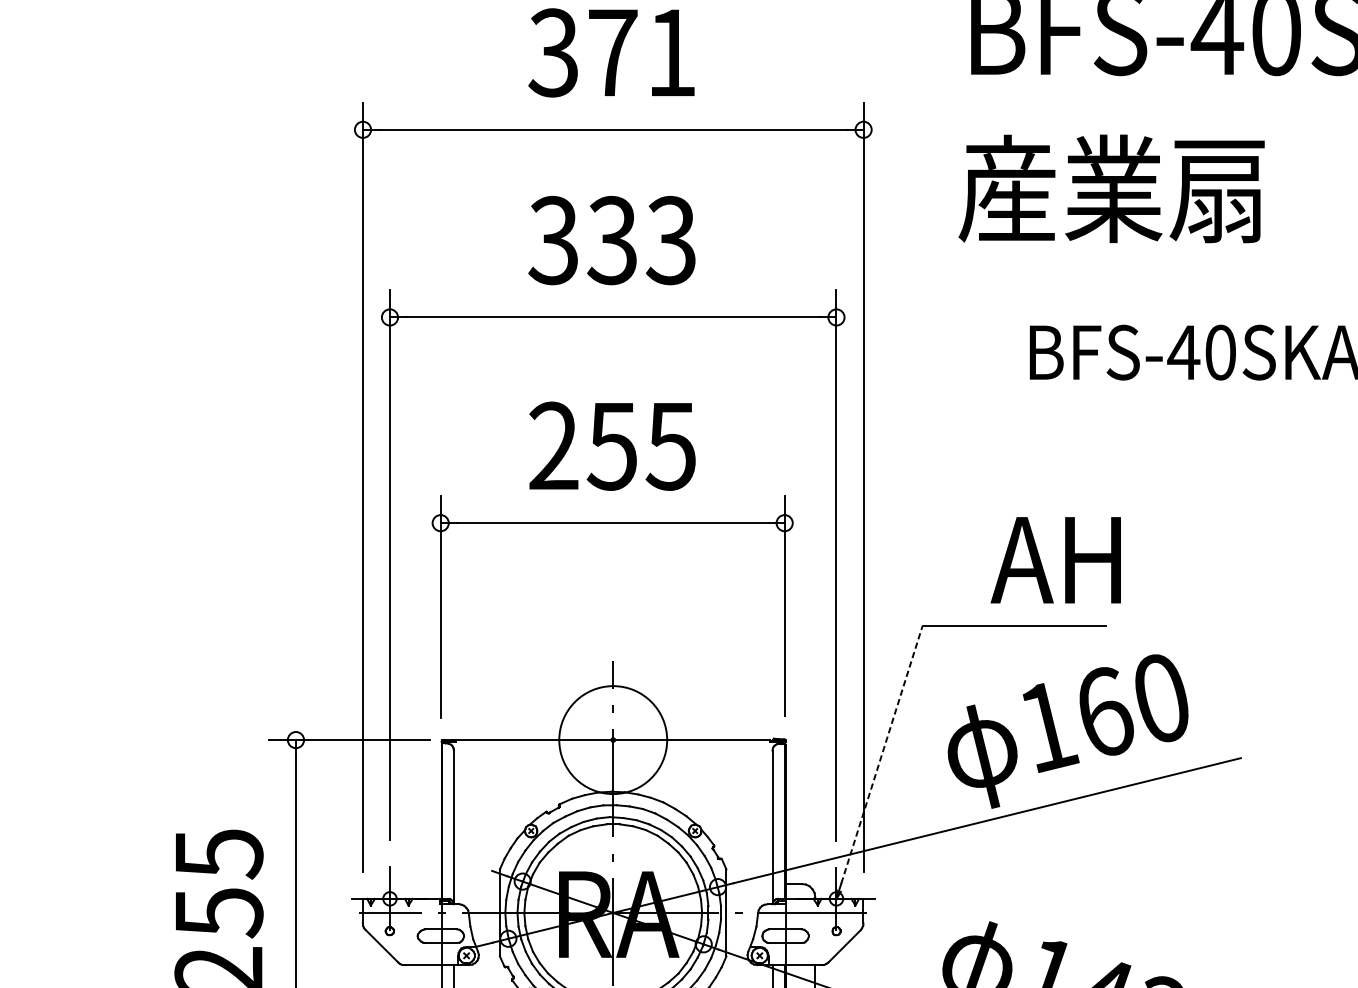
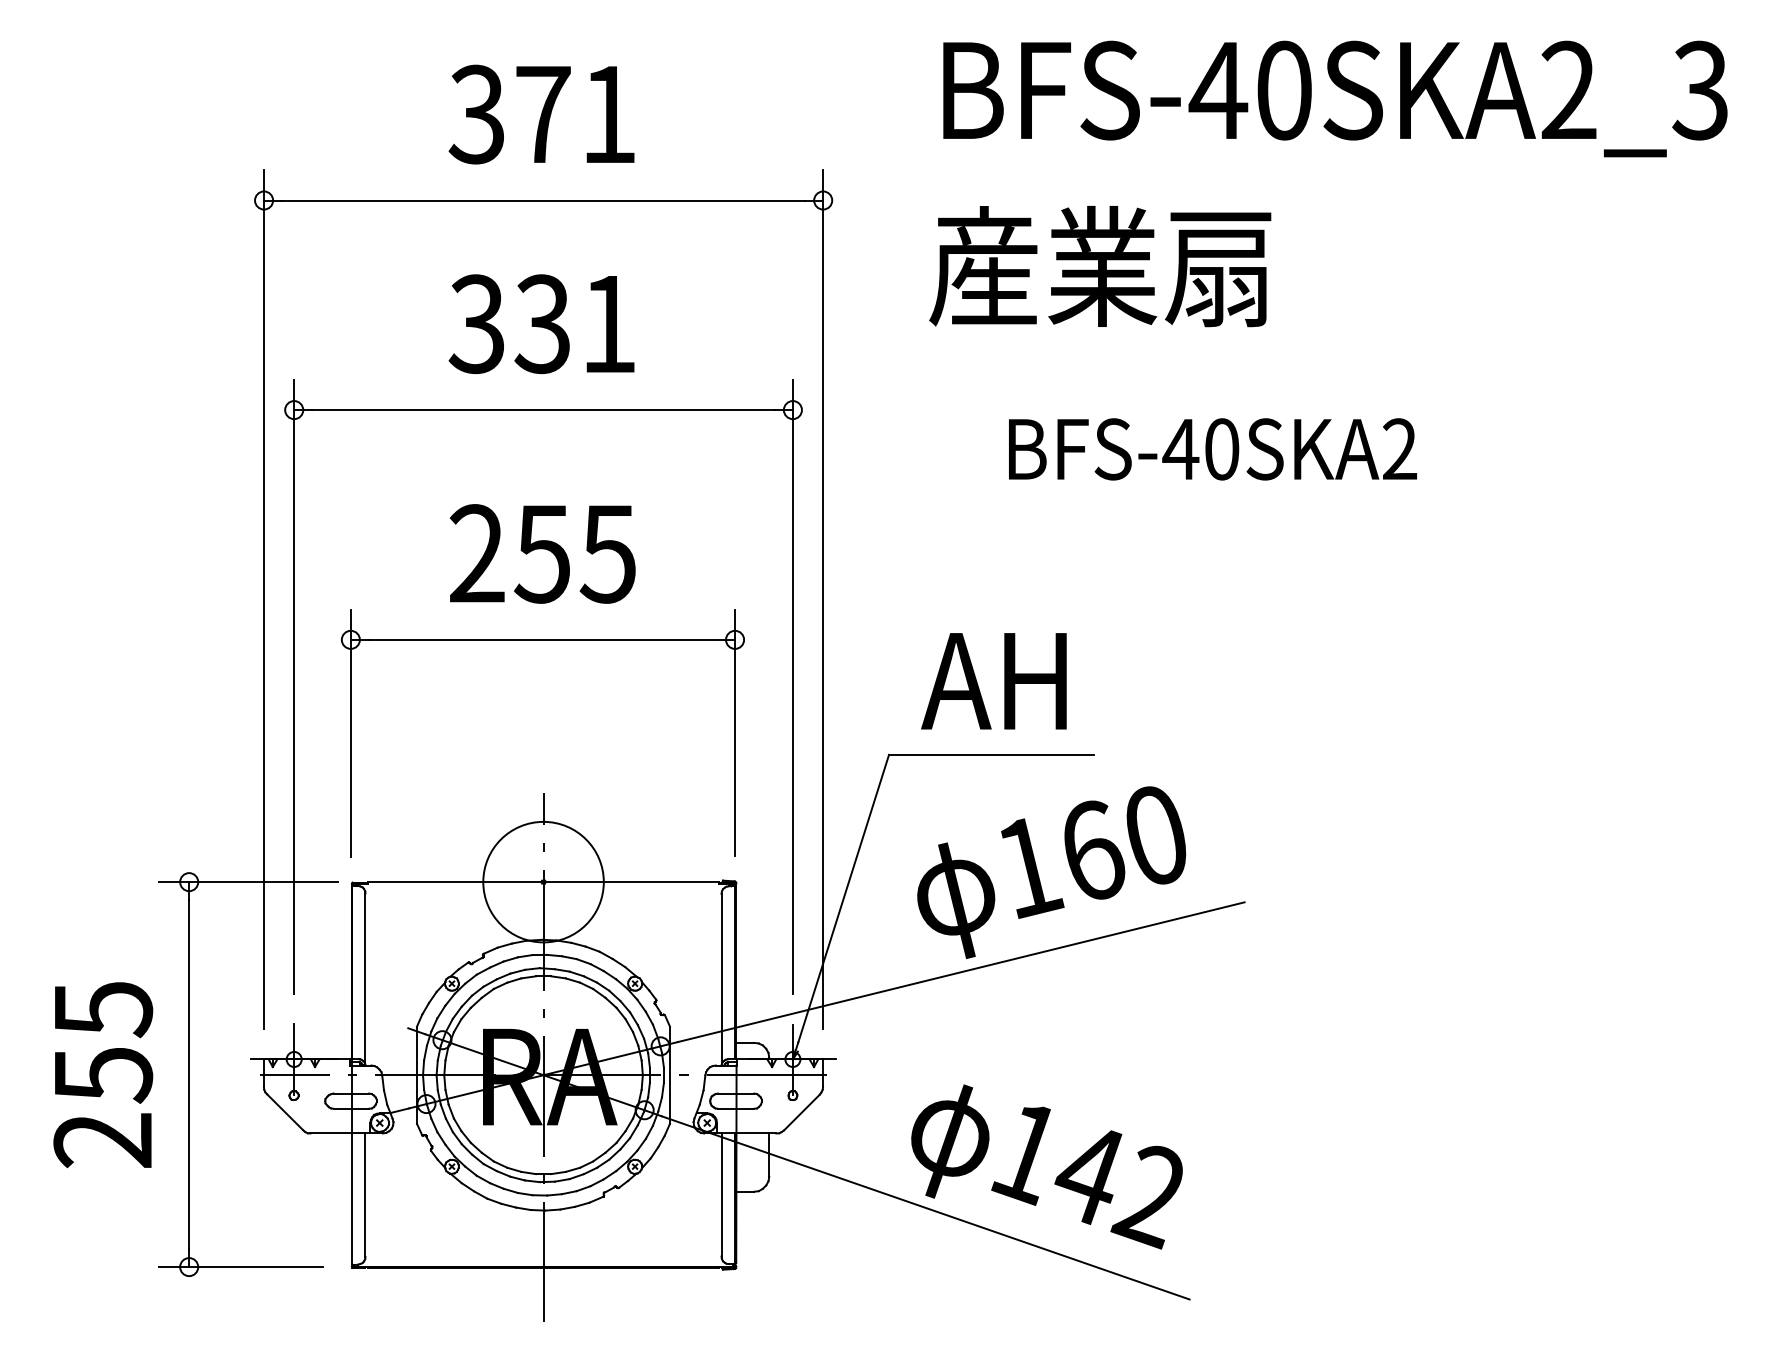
text: (670, 240) -> (607, 324), 333 -> 331
text: (1055, 560) -> (993, 681), moved
line: (881, 754) -> (843, 898), dashed -> solid

